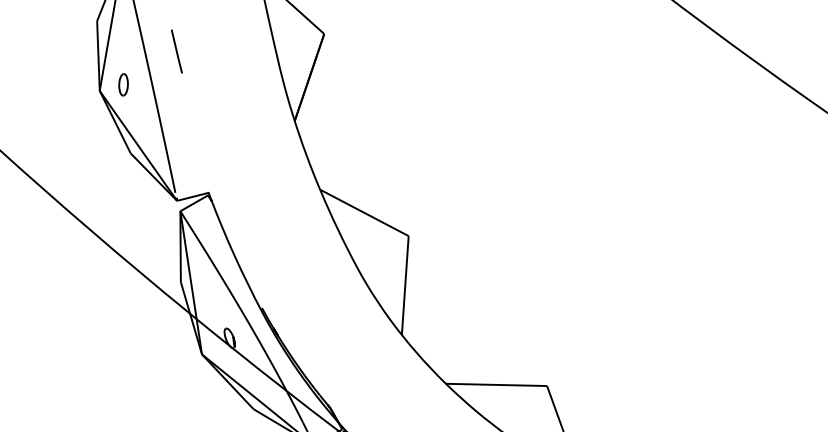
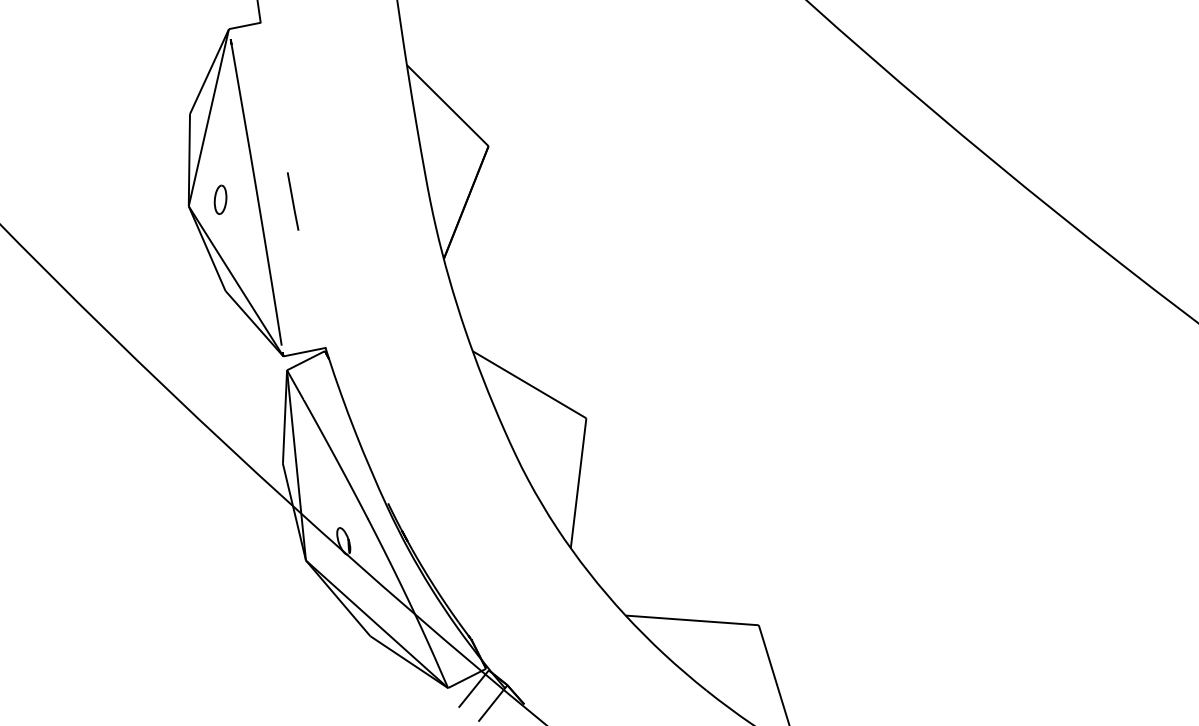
line: (177, 51) -> (293, 201), moved

